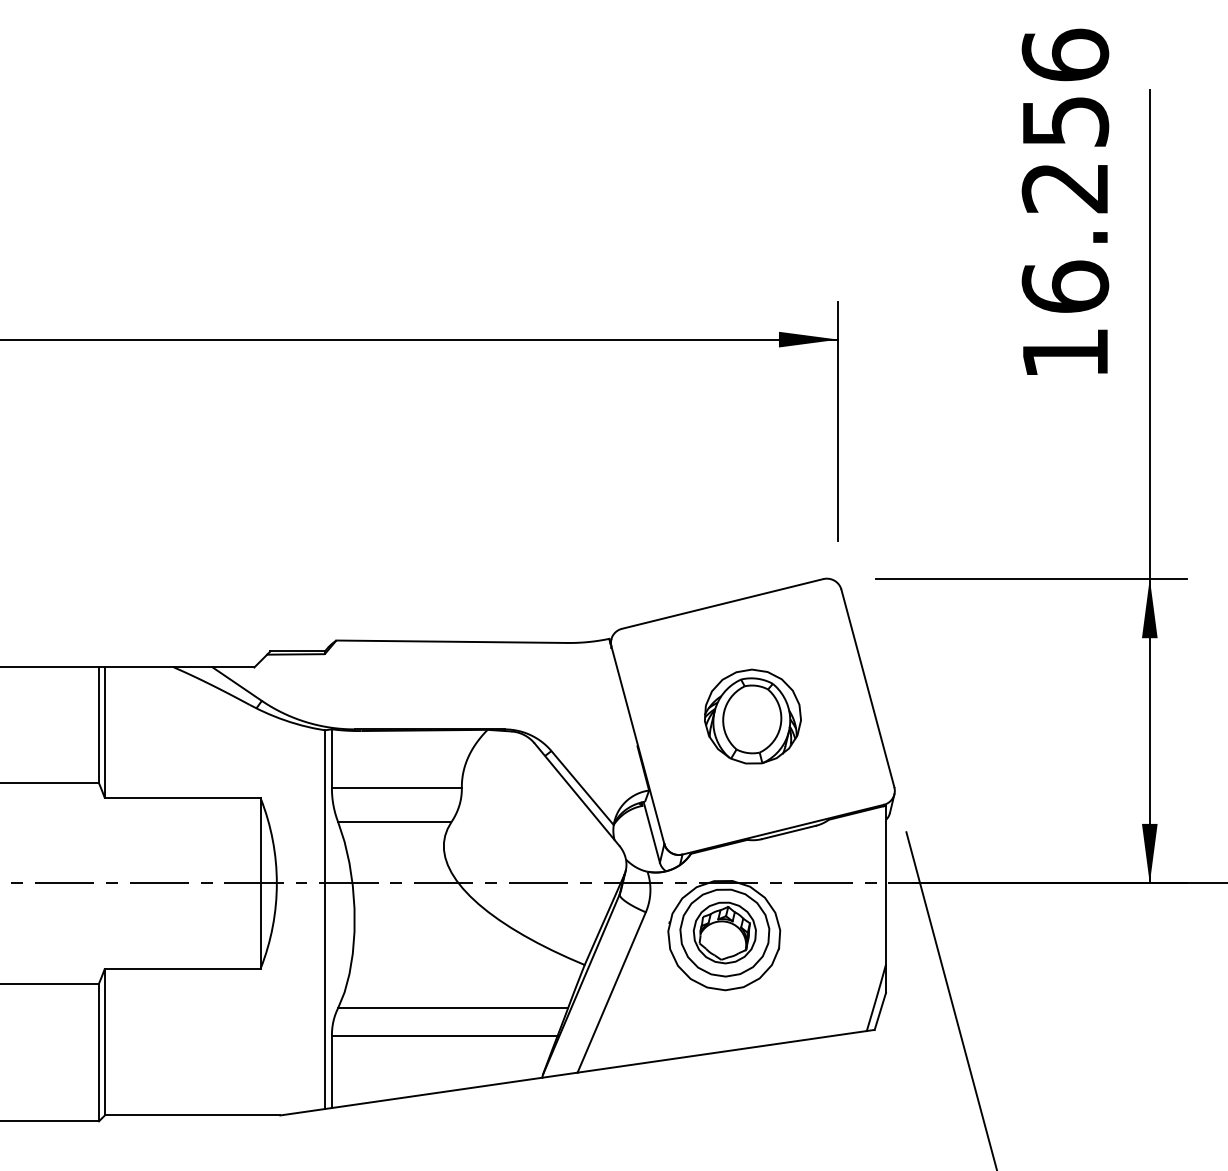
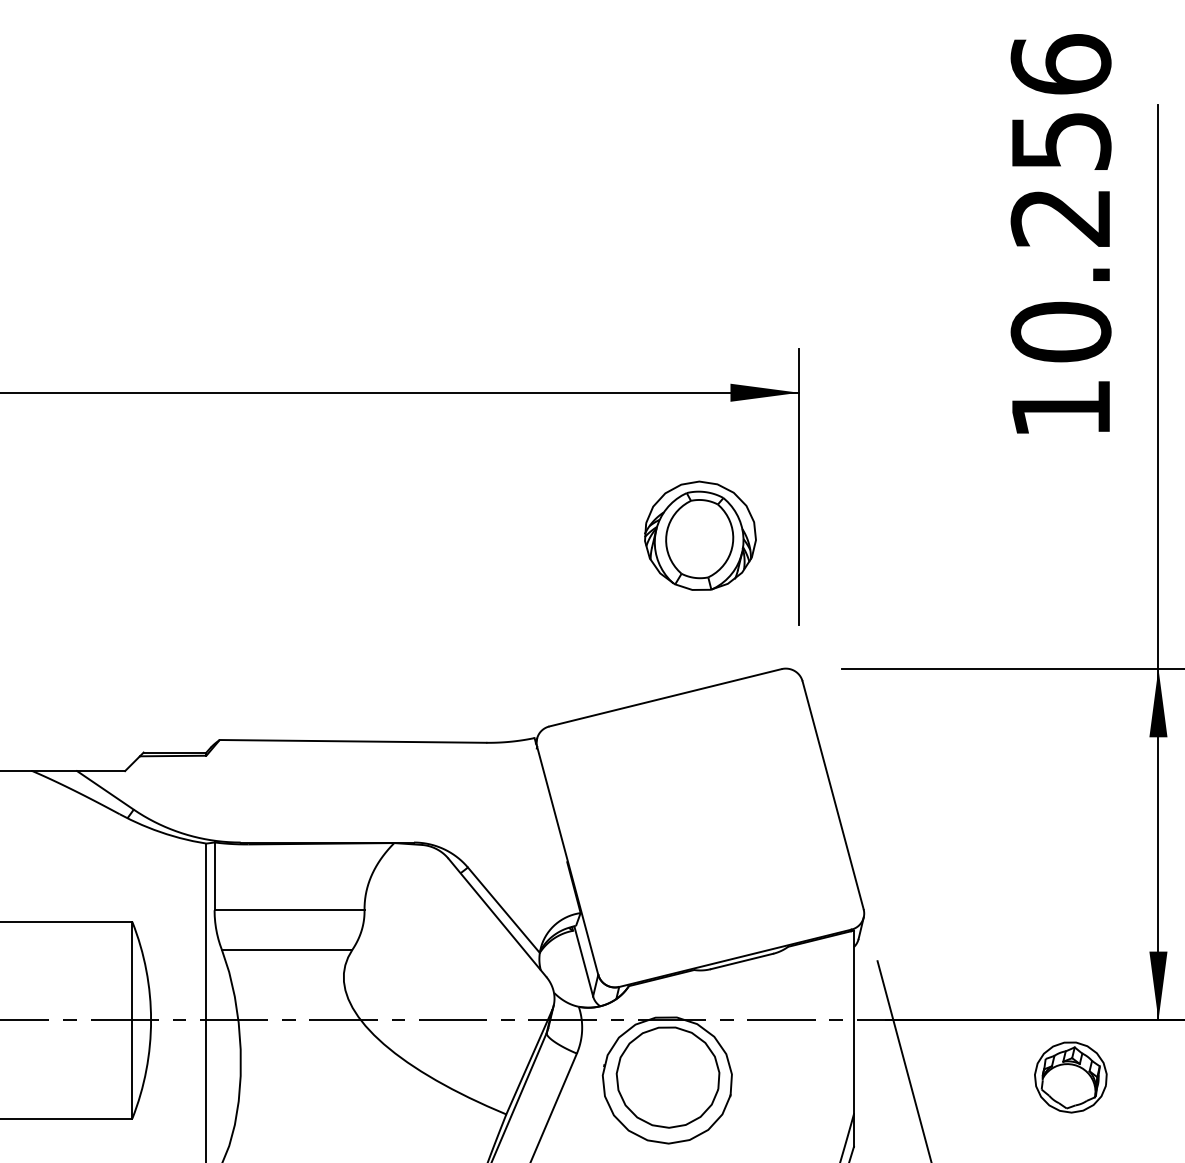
text: (1065, 286) -> (1061, 331), 16.256 -> 10.256
part: (752, 716) -> (699, 535), moved
part: (724, 932) -> (1070, 1076), moved

